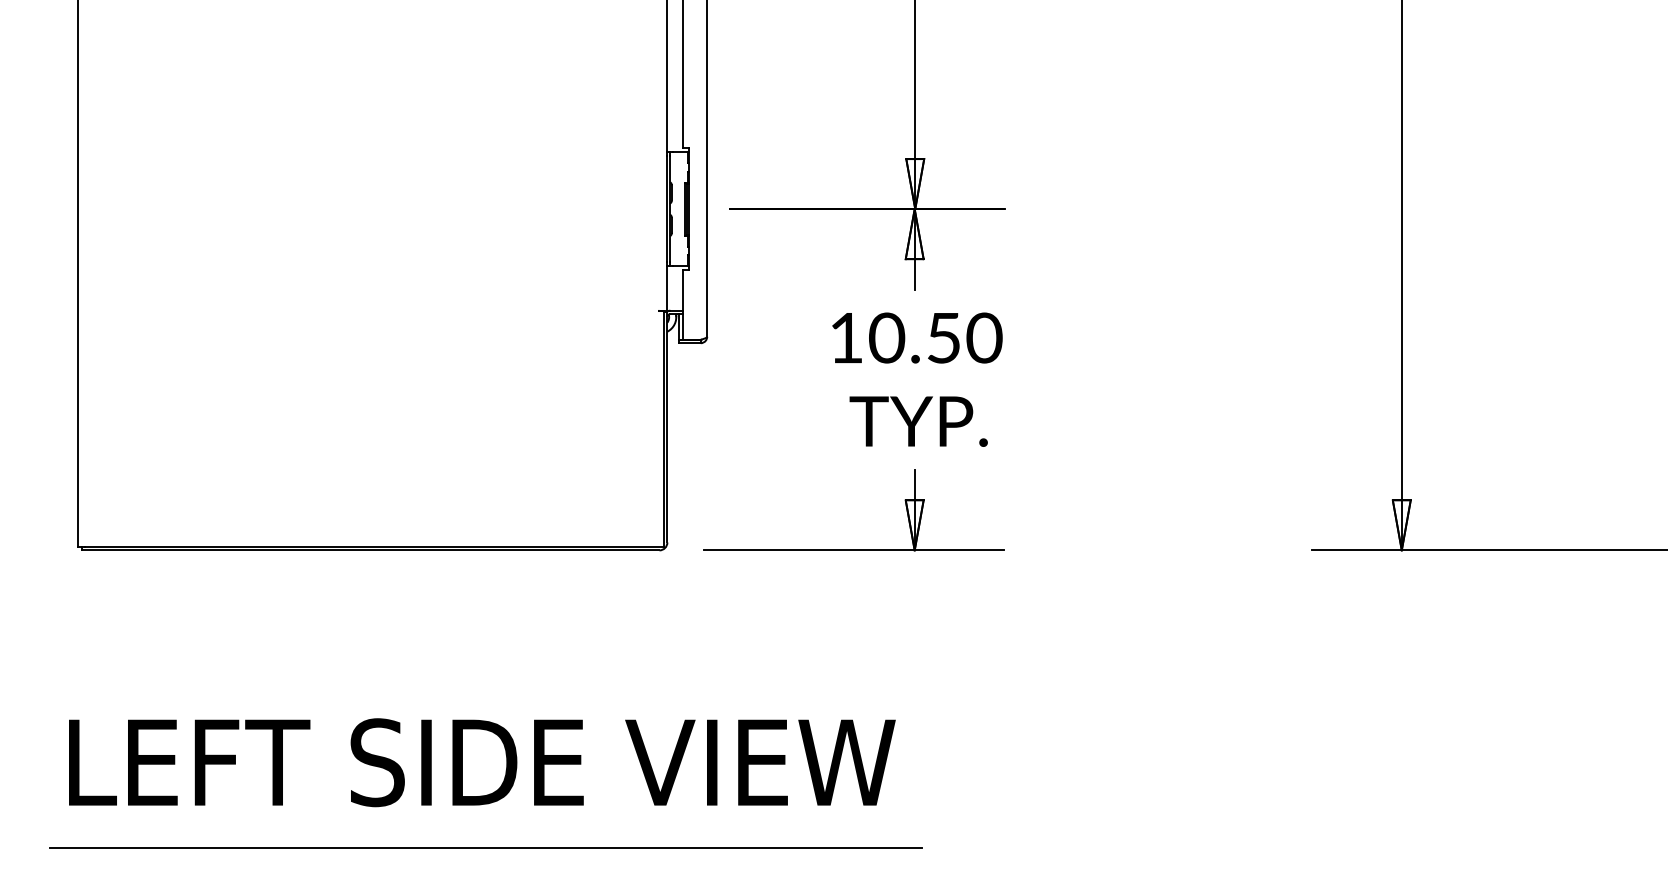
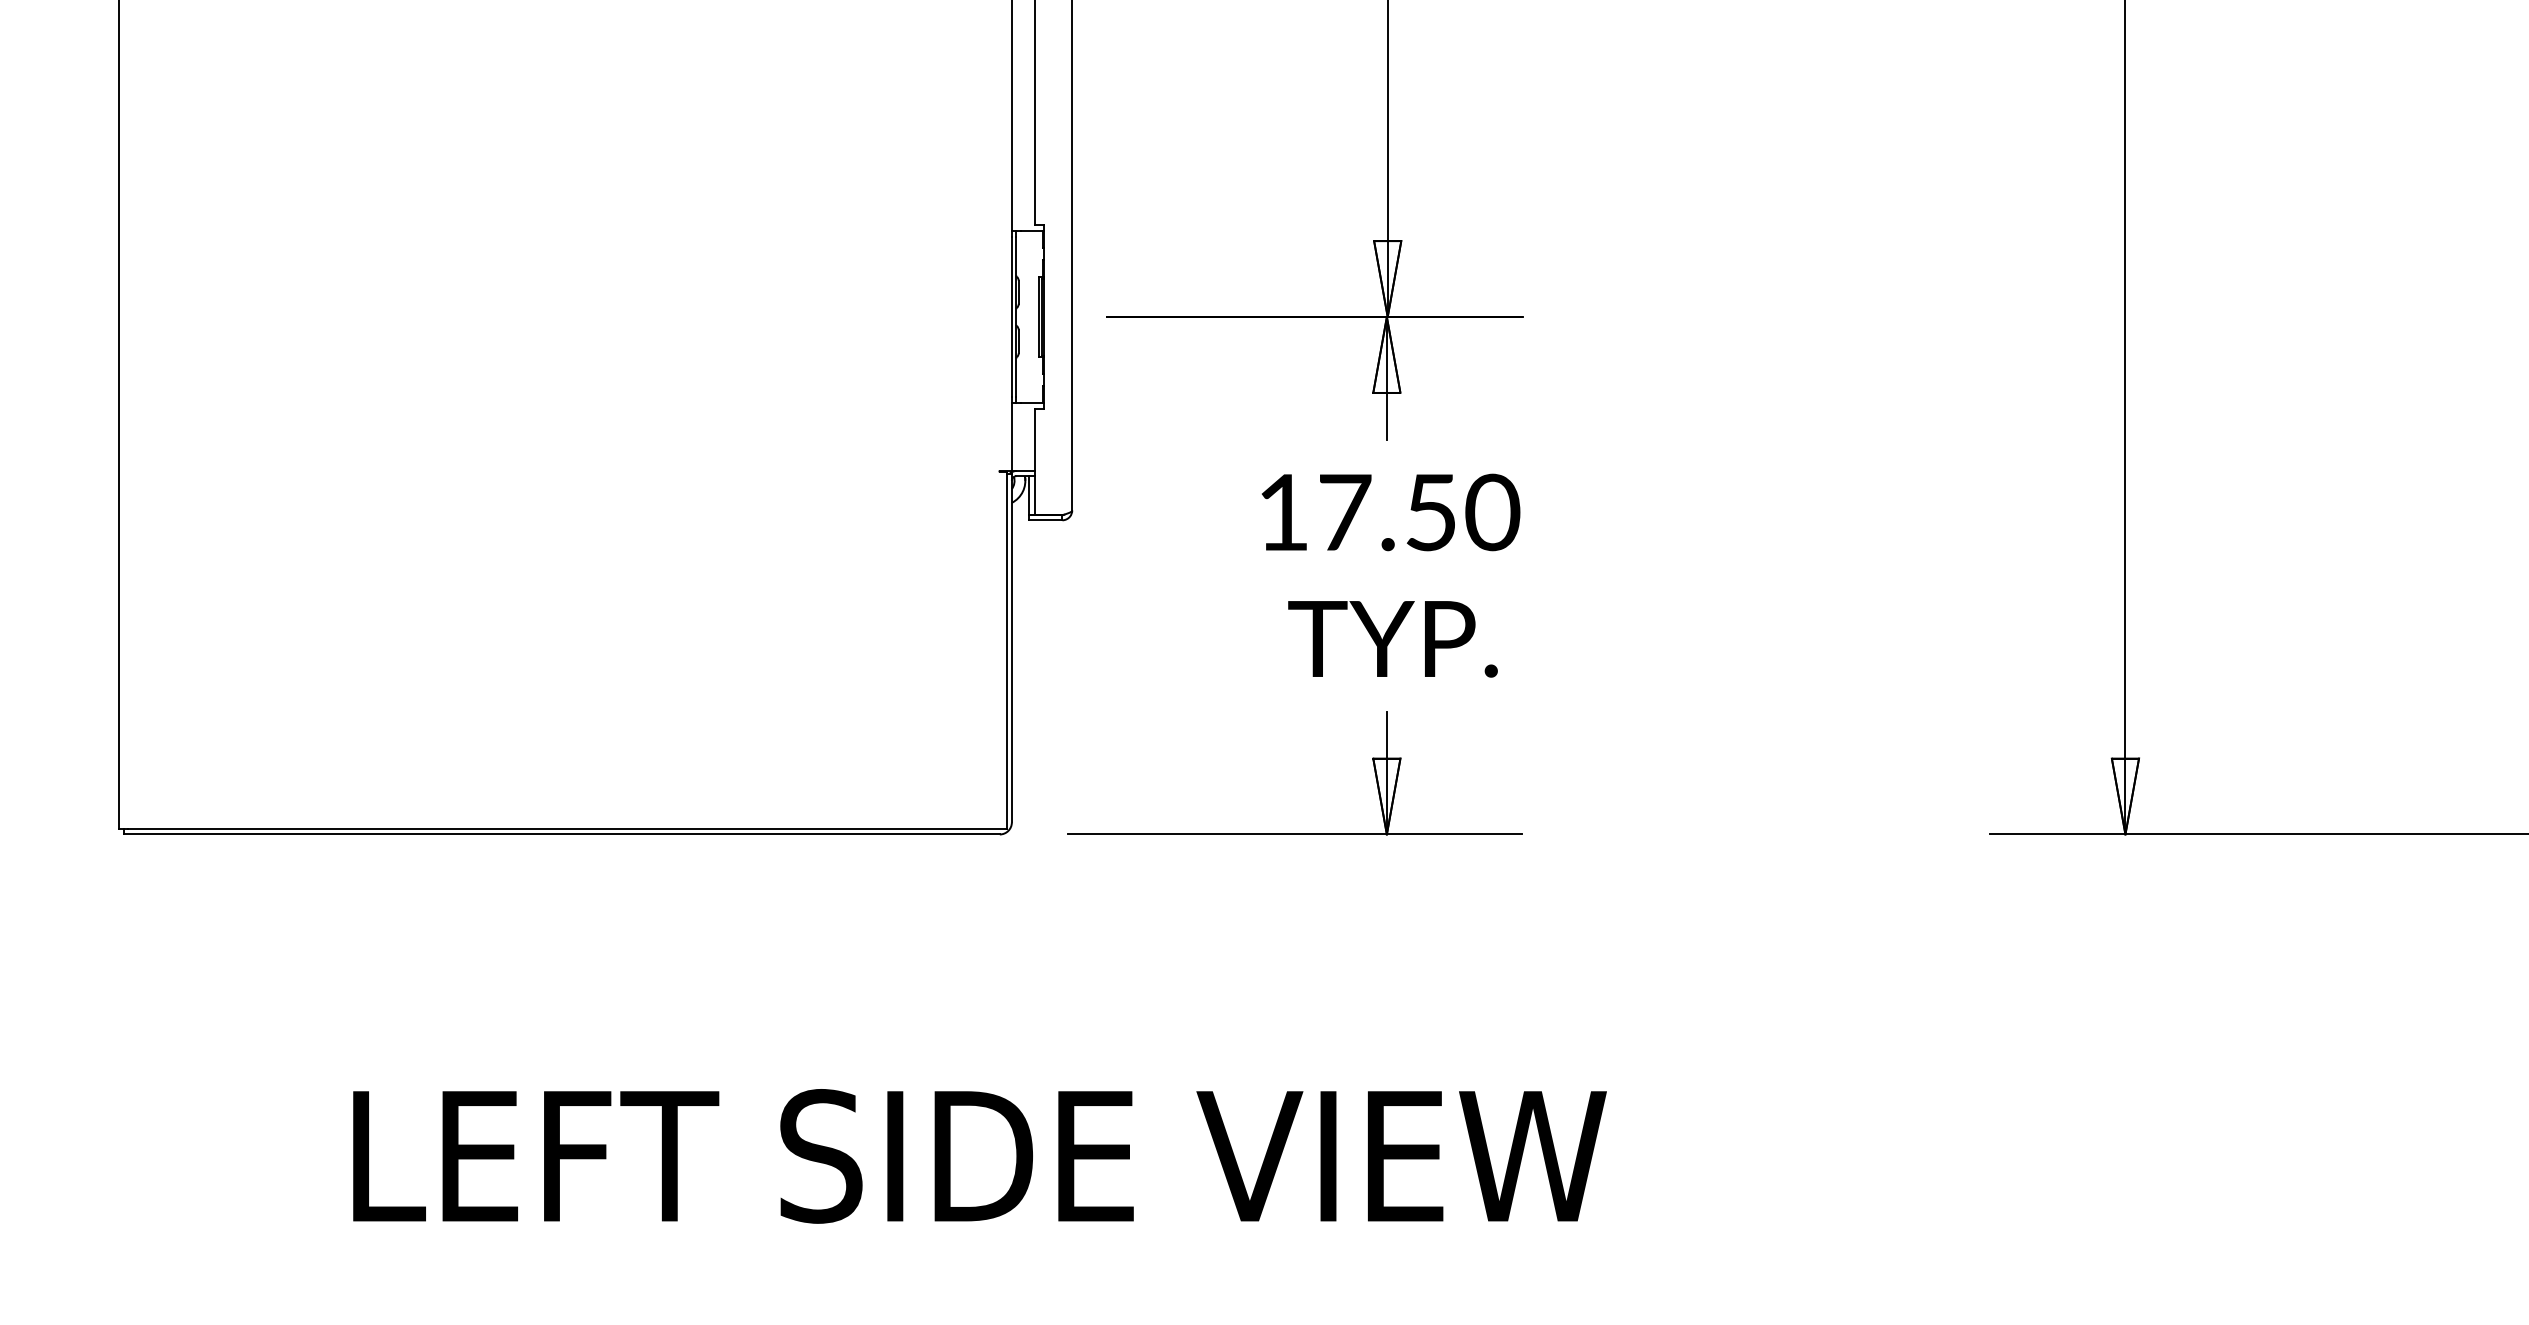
text: (887, 337) -> (1345, 511), 10.50 -> 17.50
text: (482, 762) -> (980, 1156), moved
line: (486, 847) -> (737, 1284), removed

